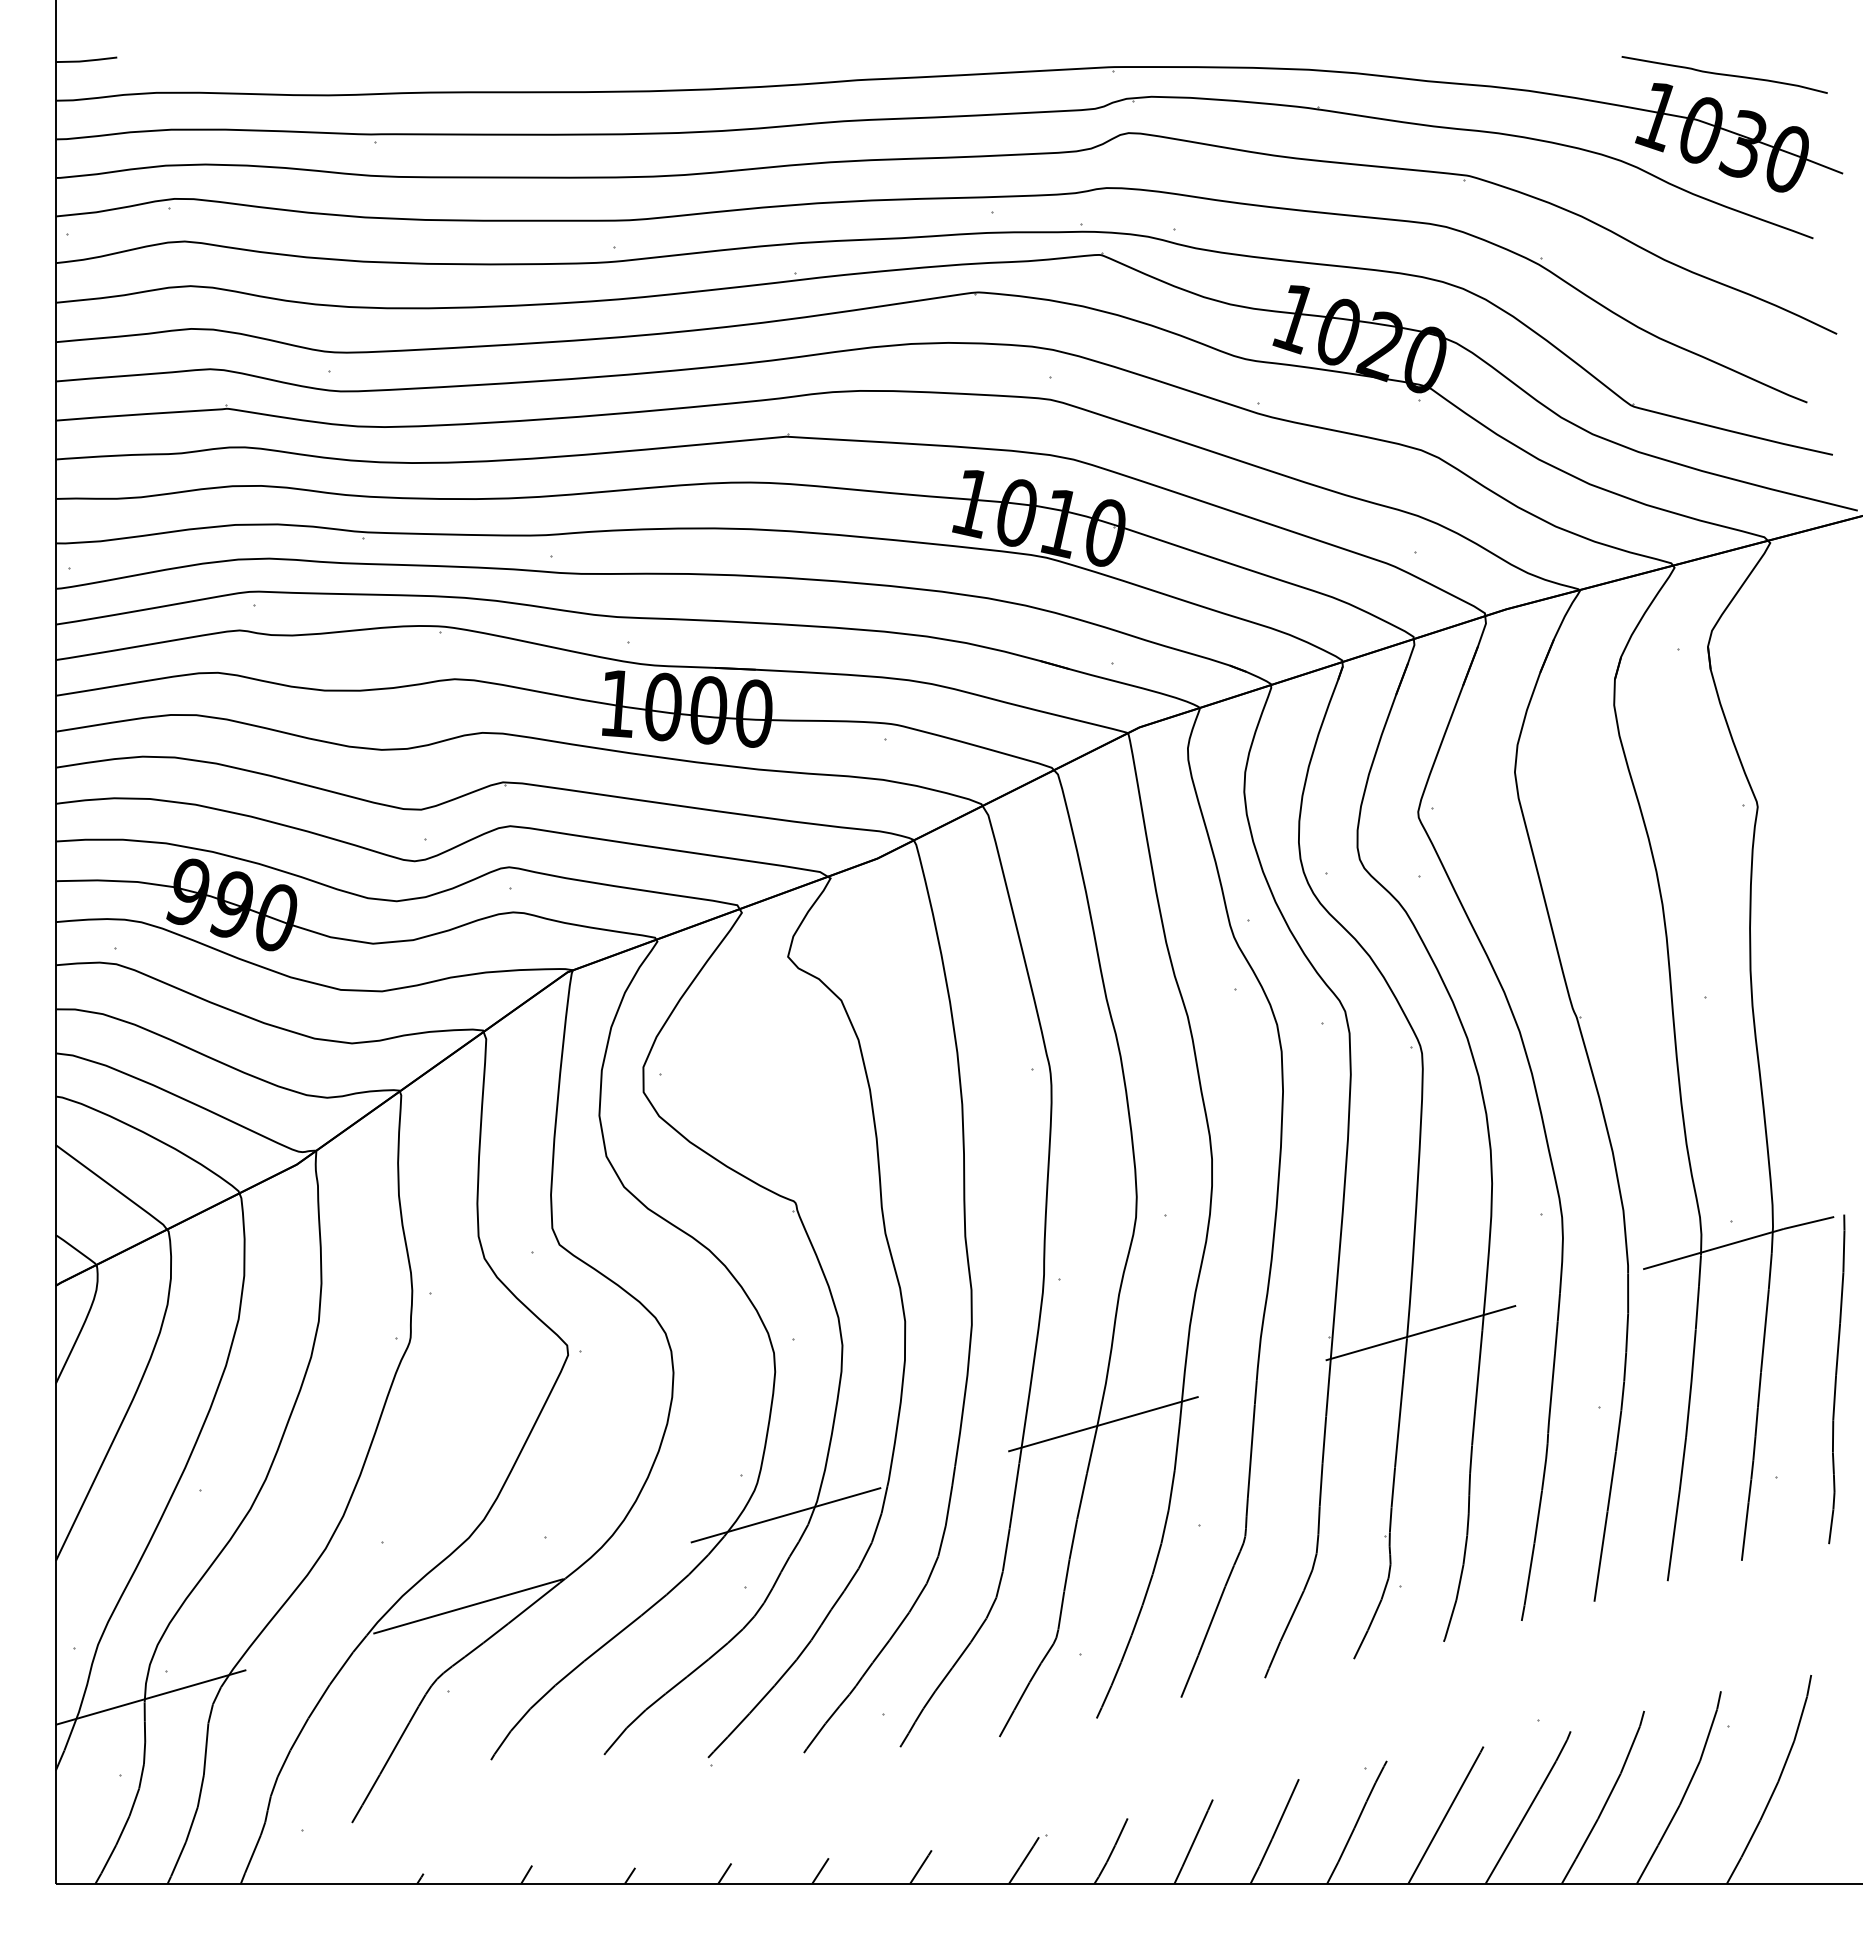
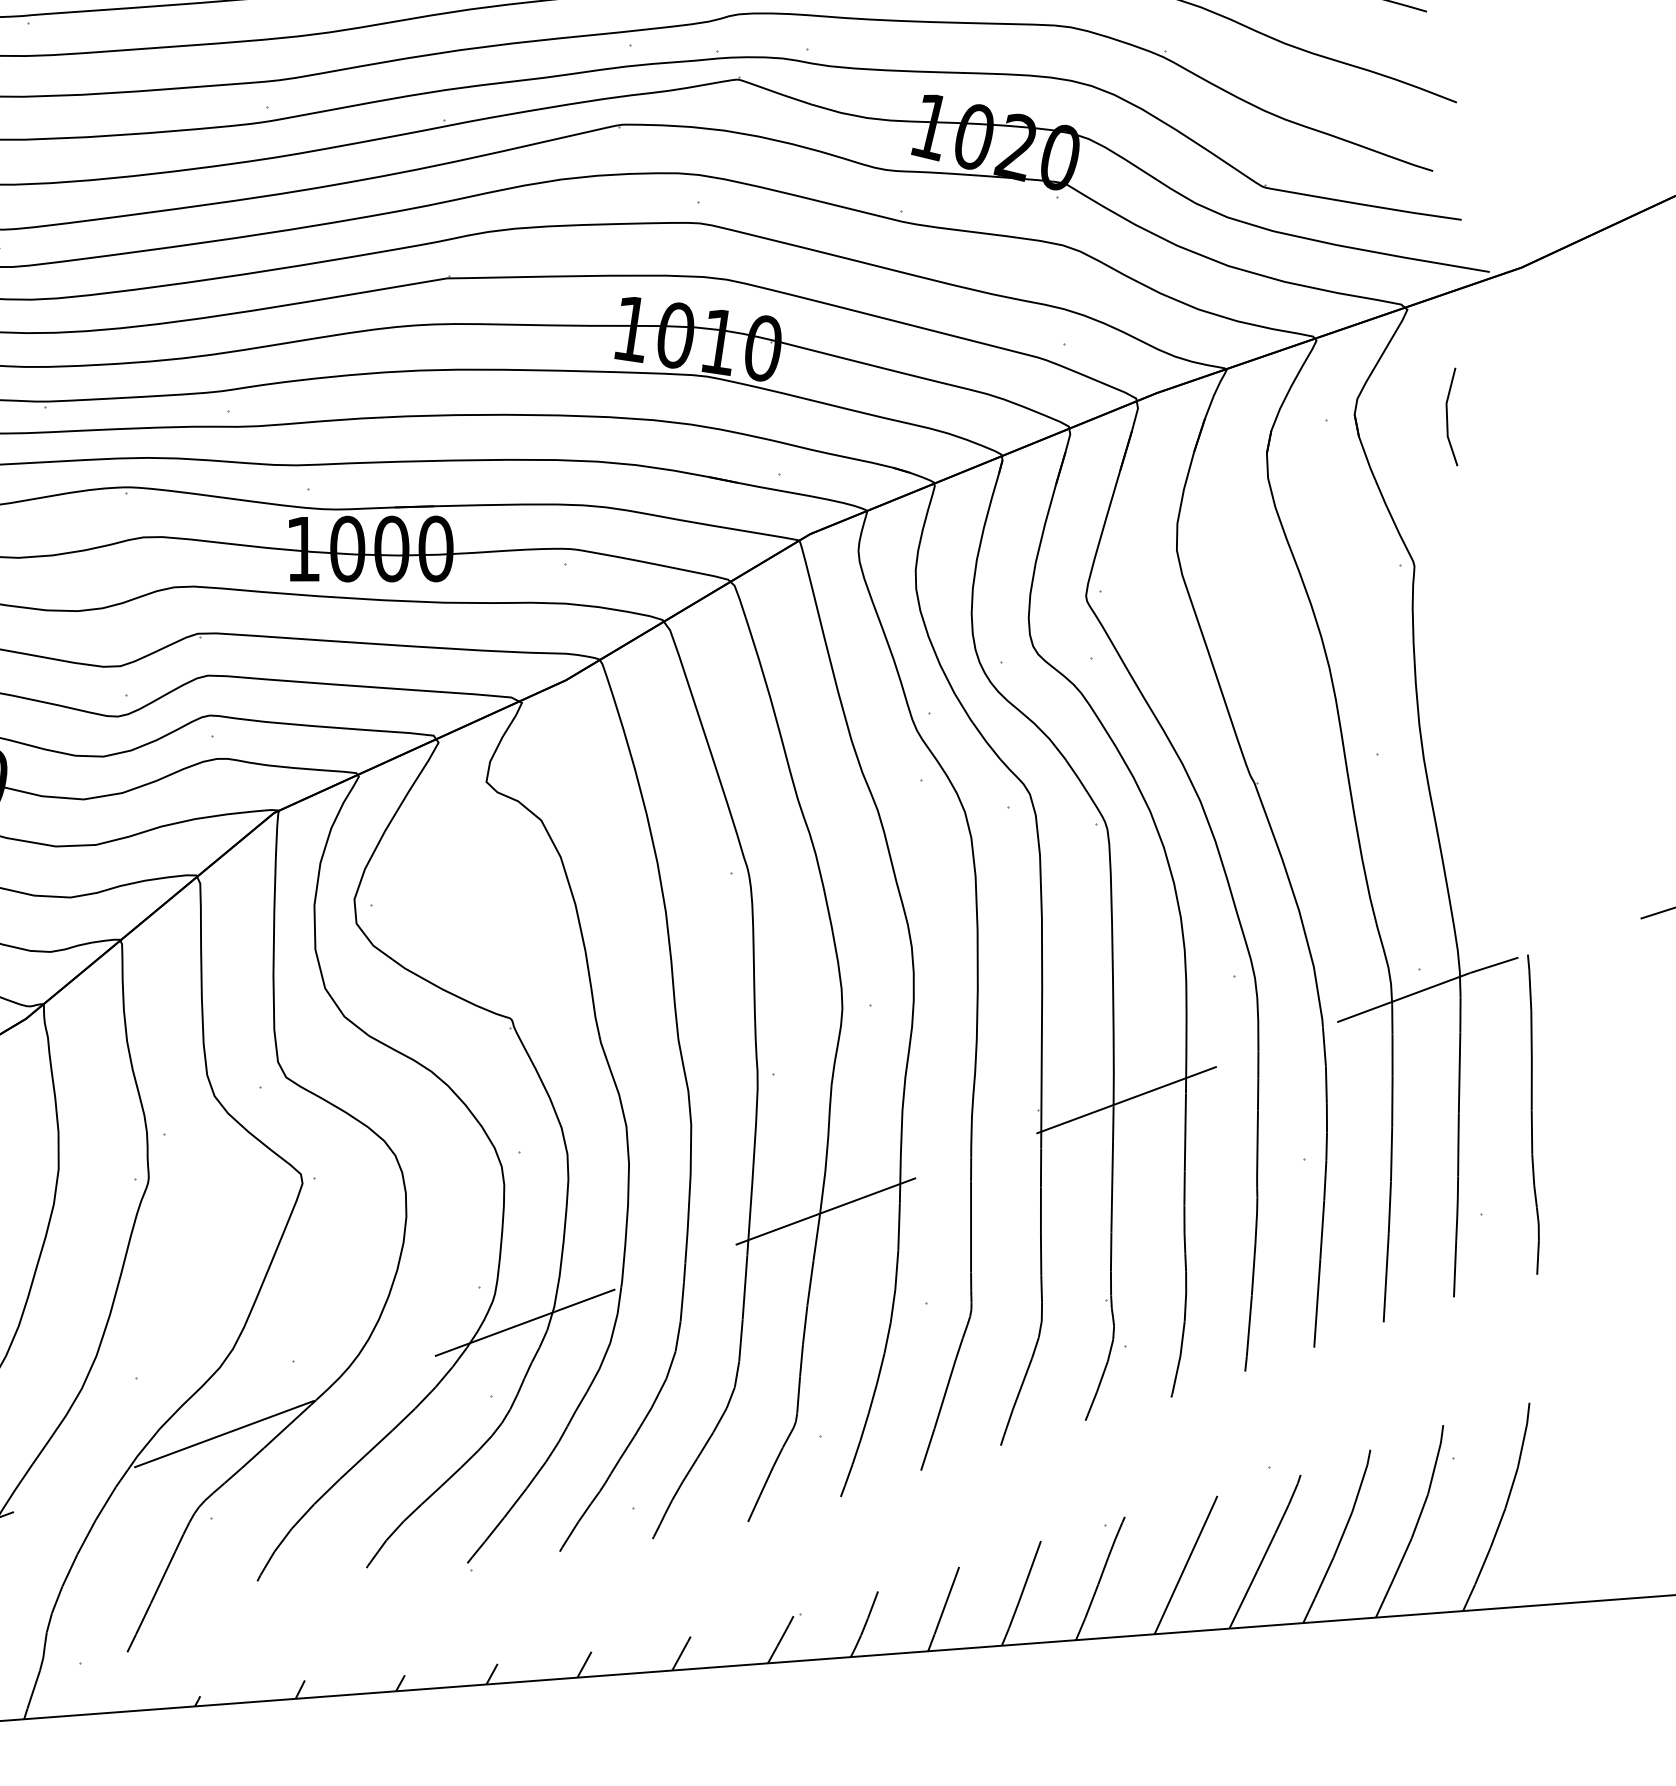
line: (1803, 656) -> (1447, 417), added

